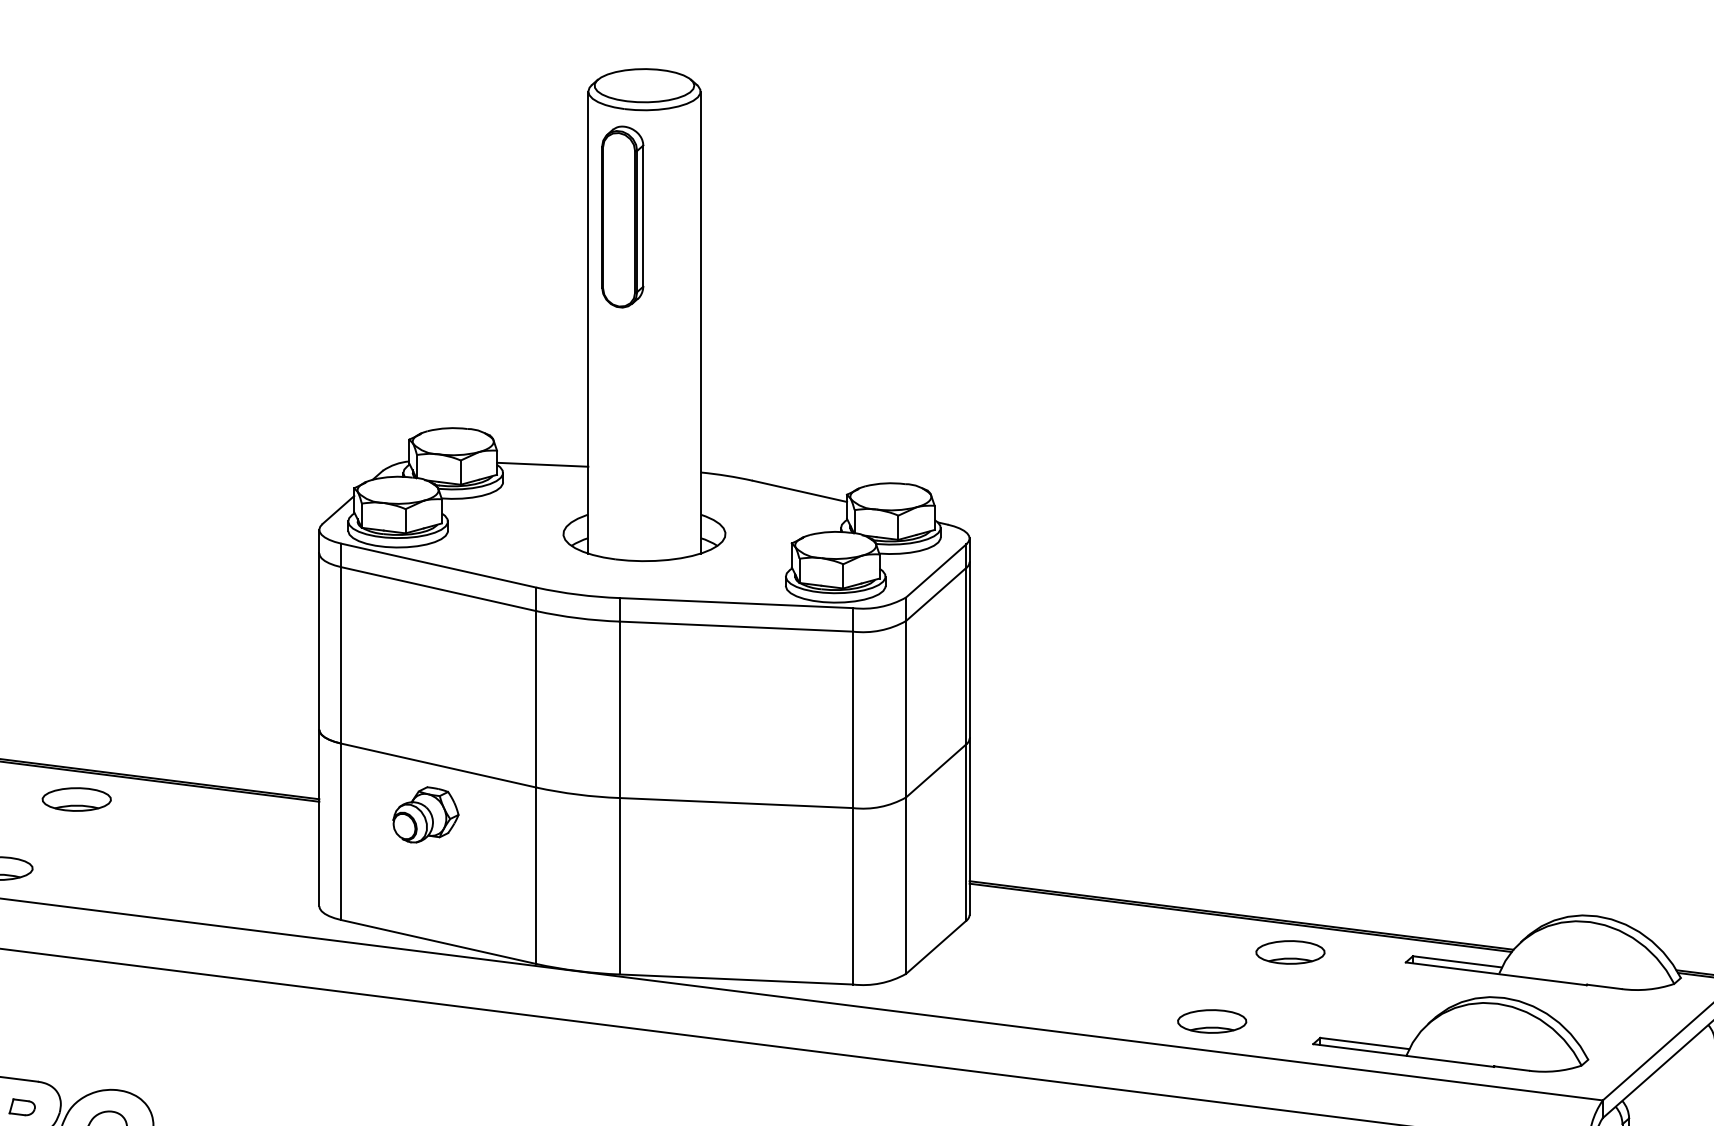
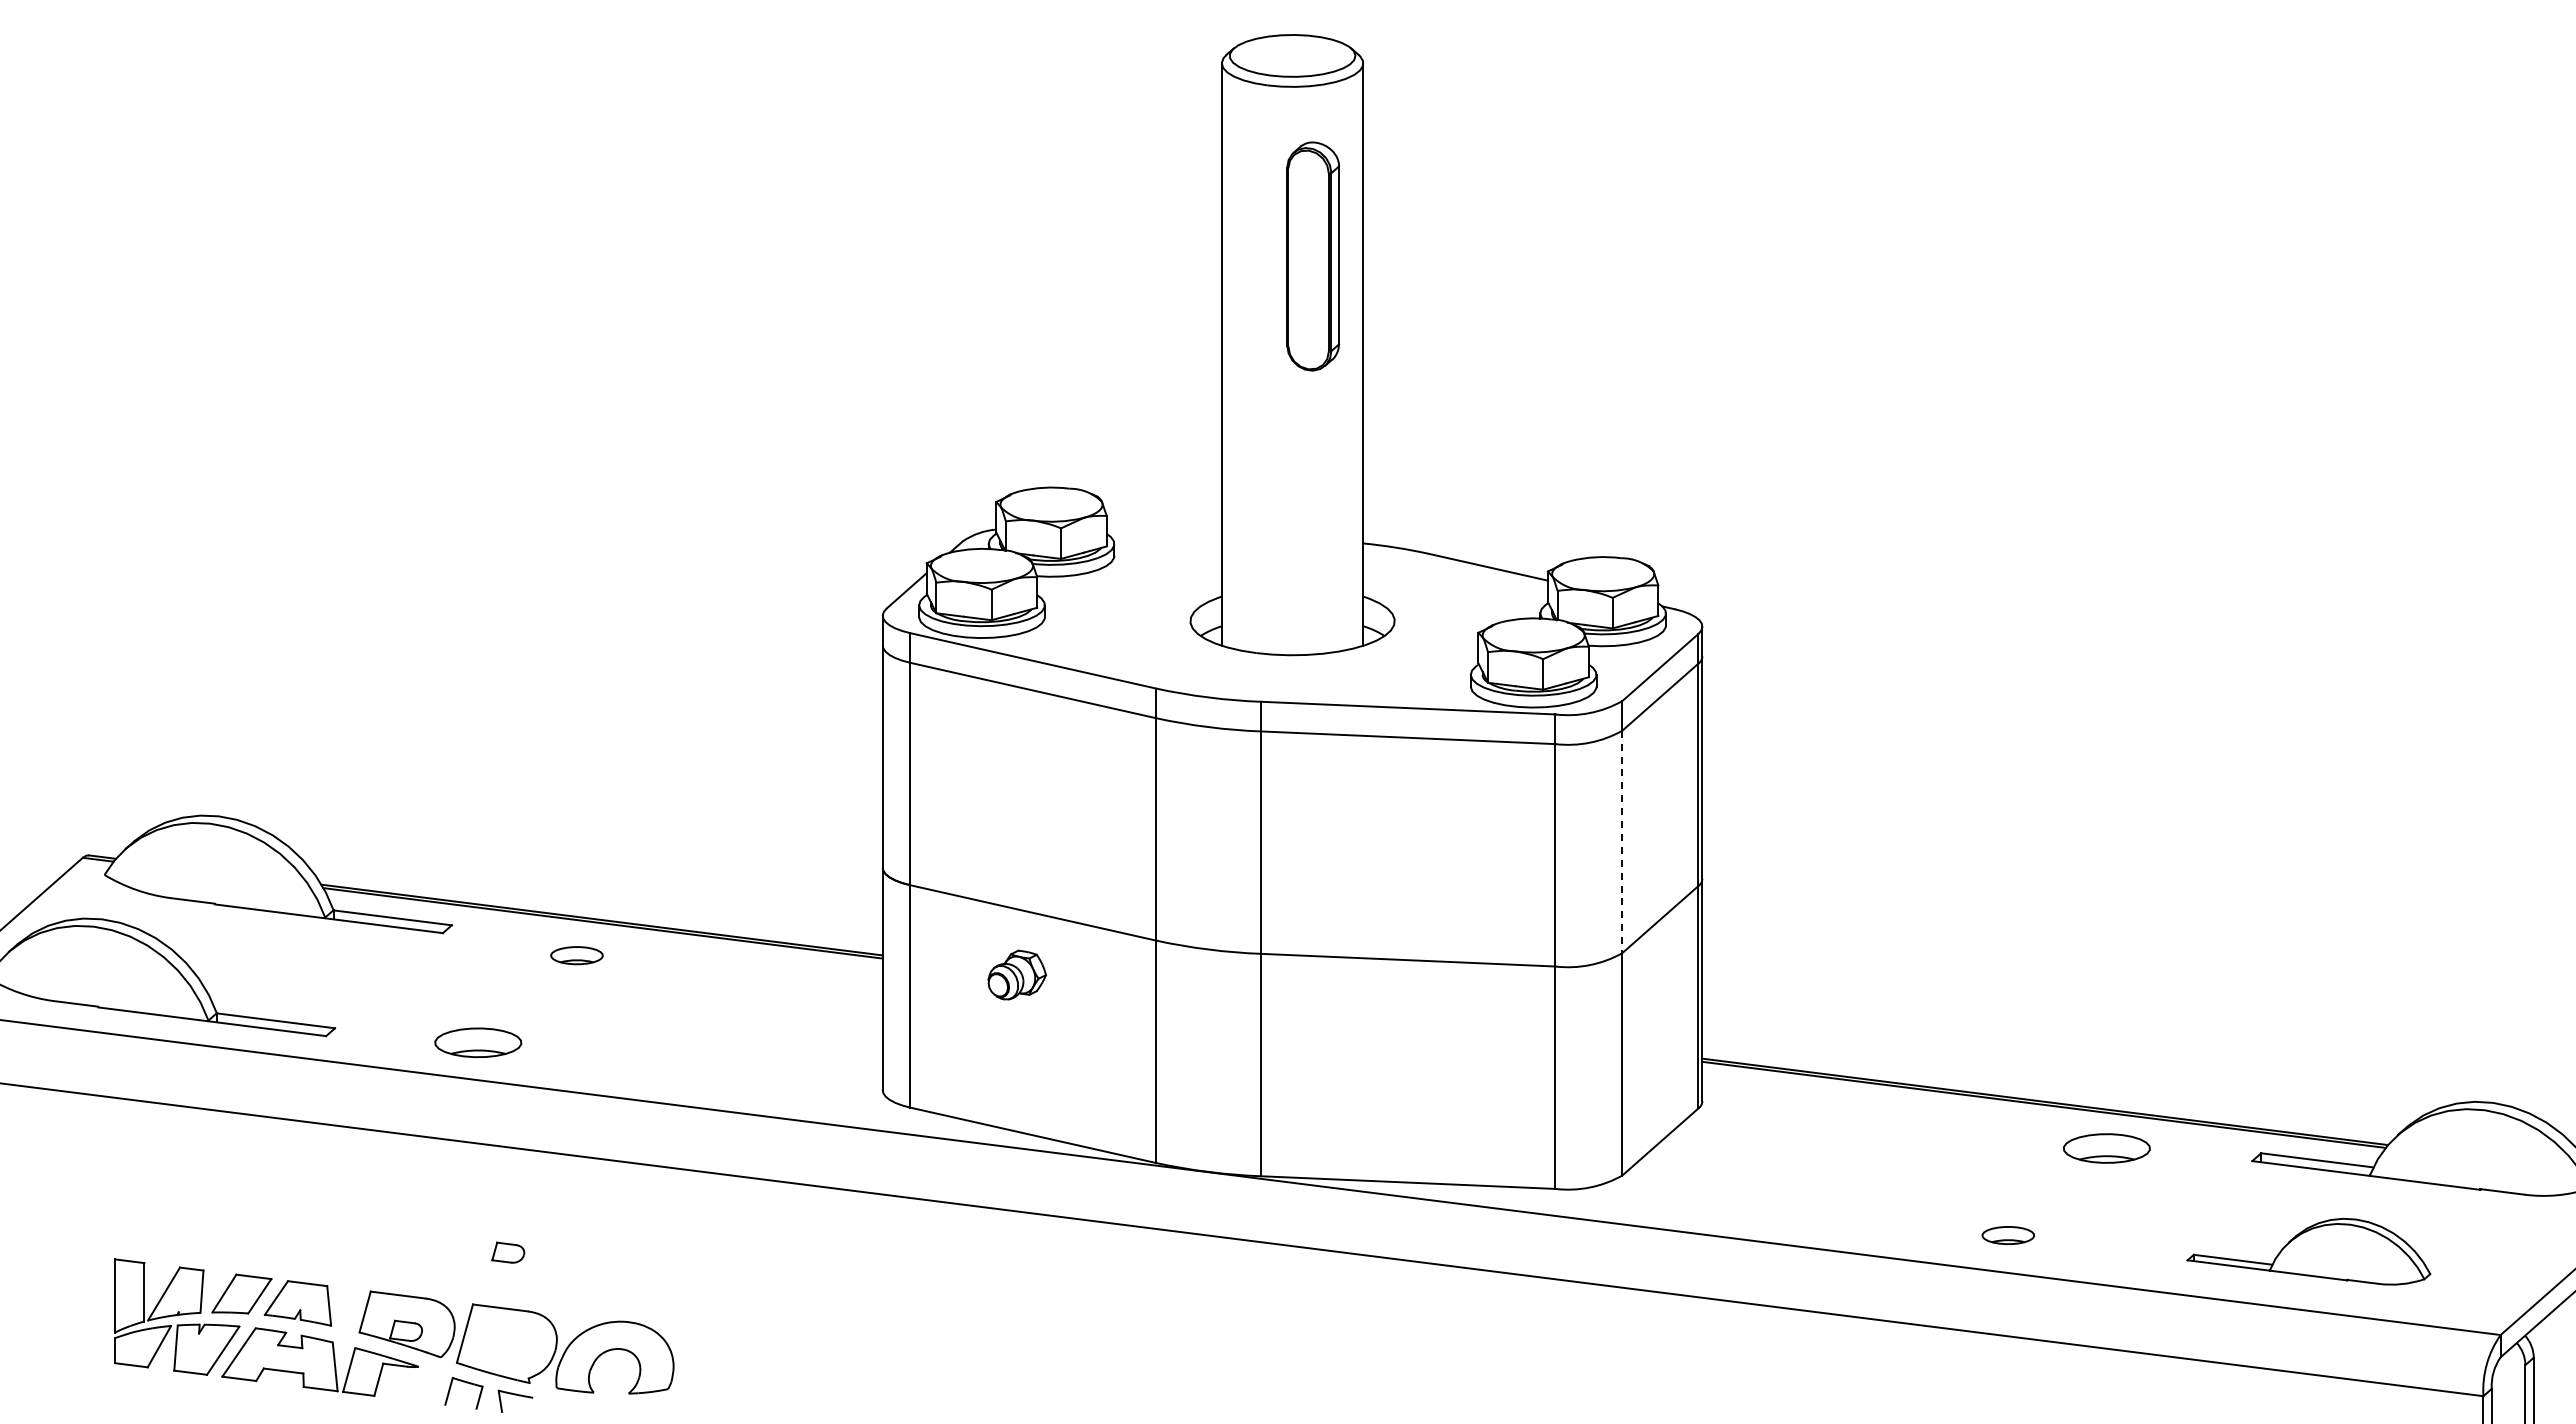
part: (622, 217) -> (1313, 256), moved
line: (542, 464) -> (1163, 533), removed
line: (906, 709) -> (1622, 842), solid -> dashed
part: (76, 799) -> (576, 955), size x0.6
part: (426, 814) -> (1017, 974), size x0.7
part: (1212, 1021) -> (2008, 1235), size x0.6
part: (1450, 1034) -> (2308, 1251), size x0.7
part: (22, 1107) -> (508, 1252), moved

